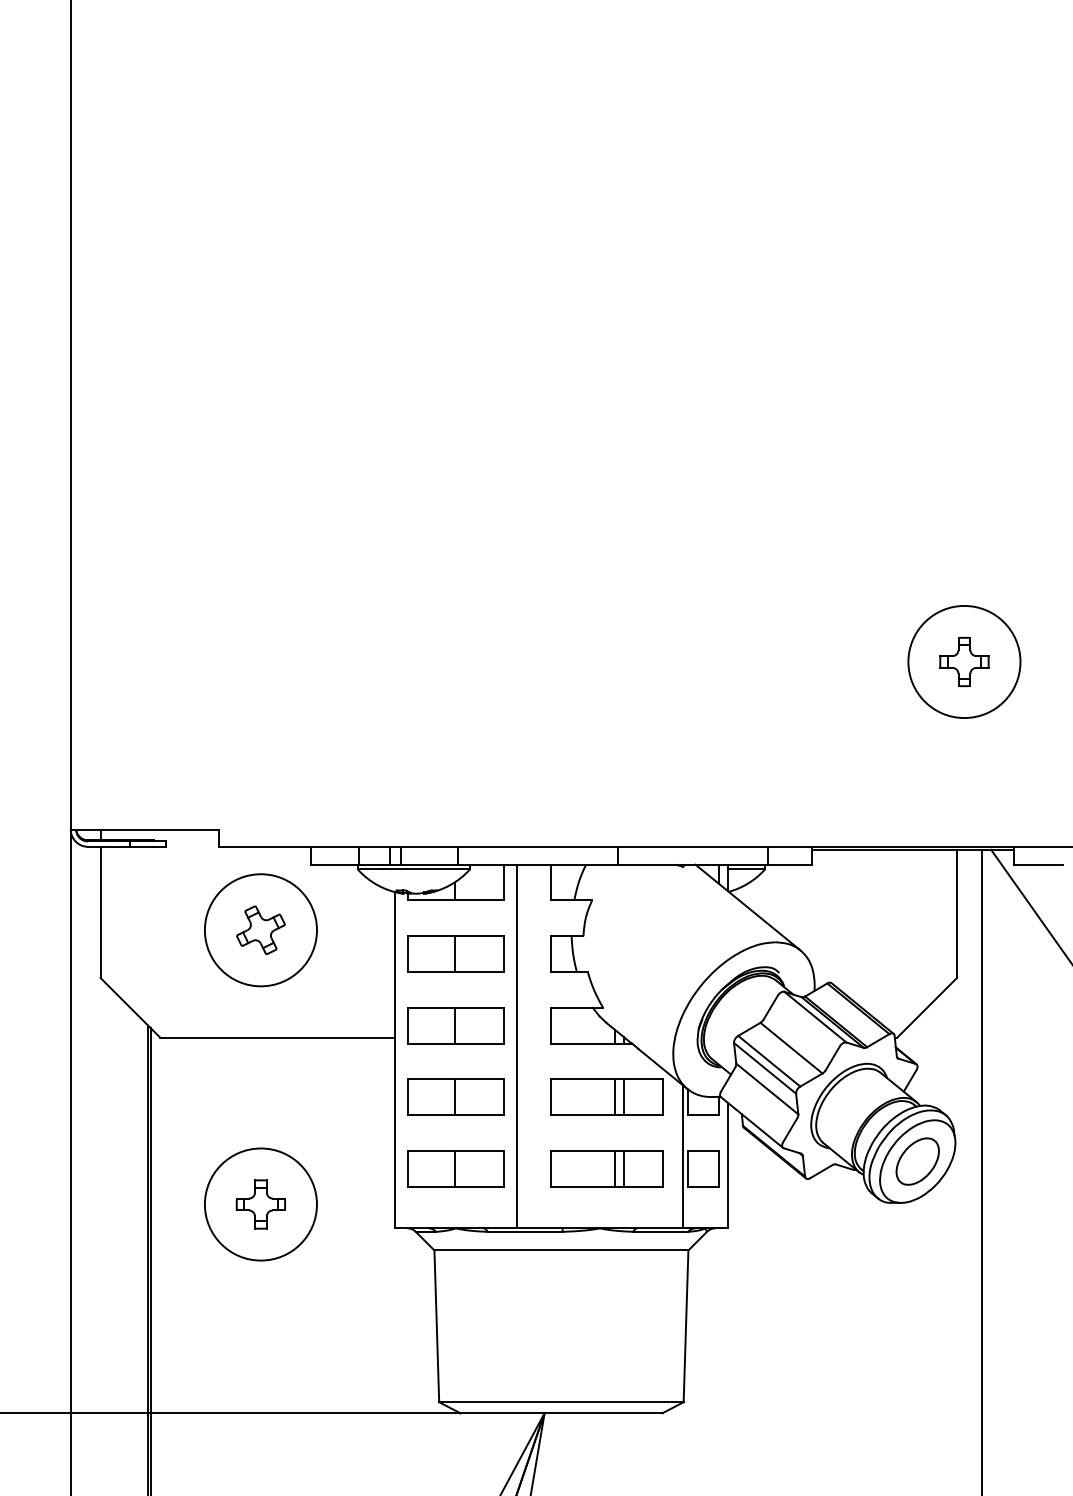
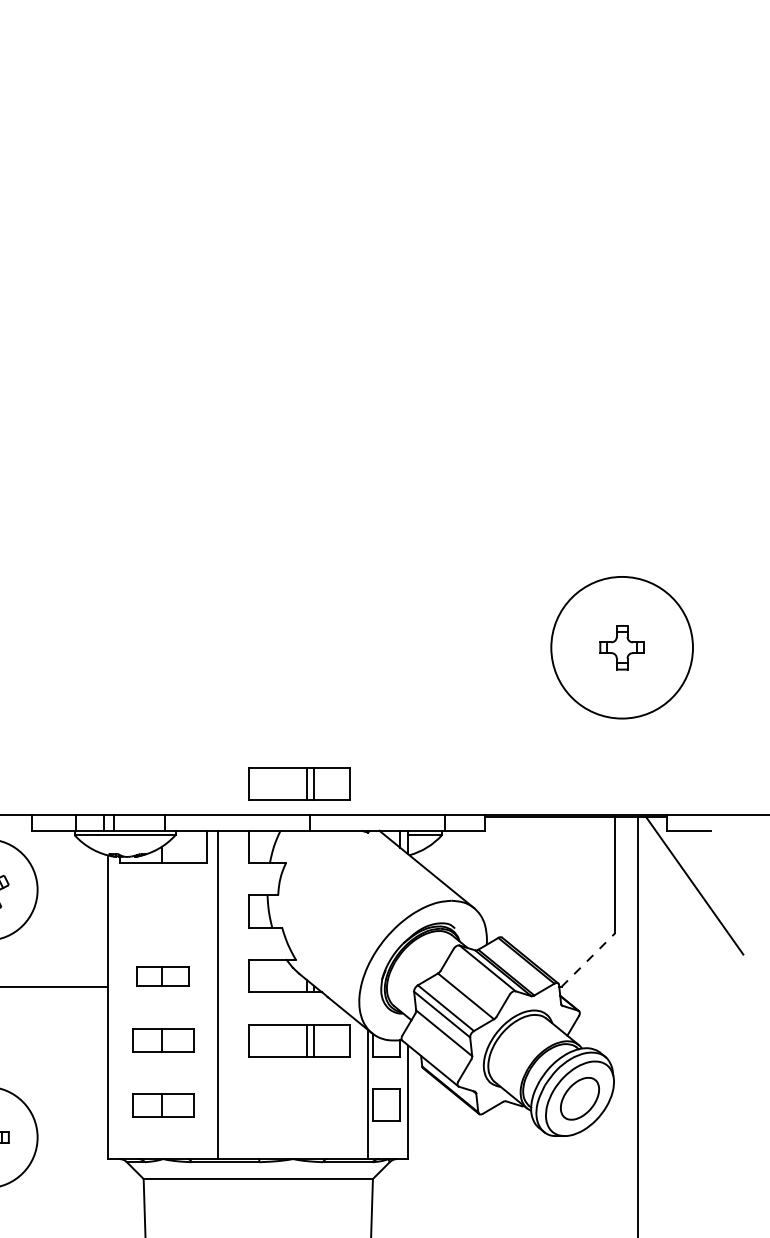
circle: (964, 661) -> (622, 647), size x1.4
part: (455, 953) -> (162, 910), removed
line: (927, 1007) -> (588, 959), solid -> dashed
part: (455, 1025) -> (162, 975), size x0.6
part: (455, 1096) -> (162, 1040), size x0.7
part: (455, 1168) -> (162, 1105), size x0.7
part: (606, 1168) -> (298, 783), moved

